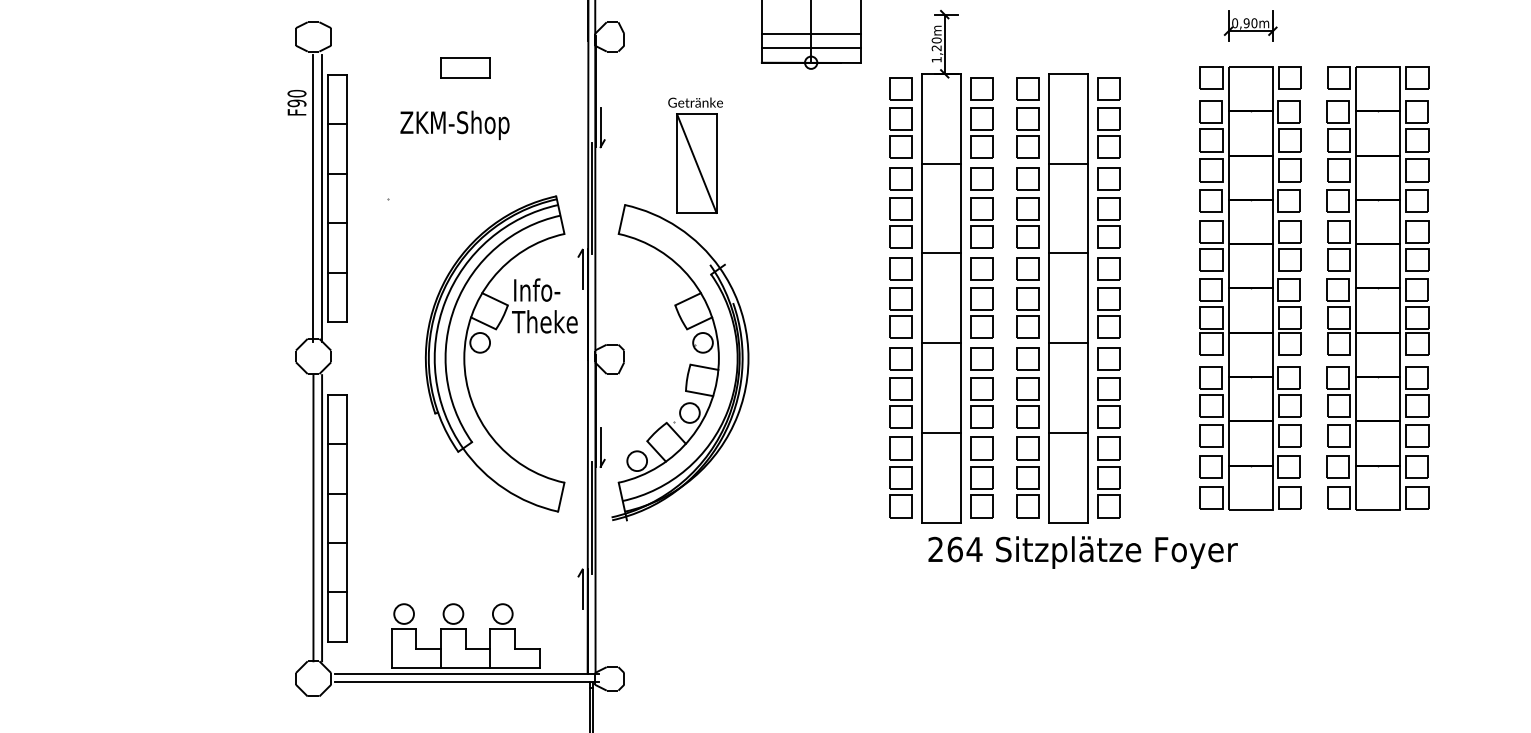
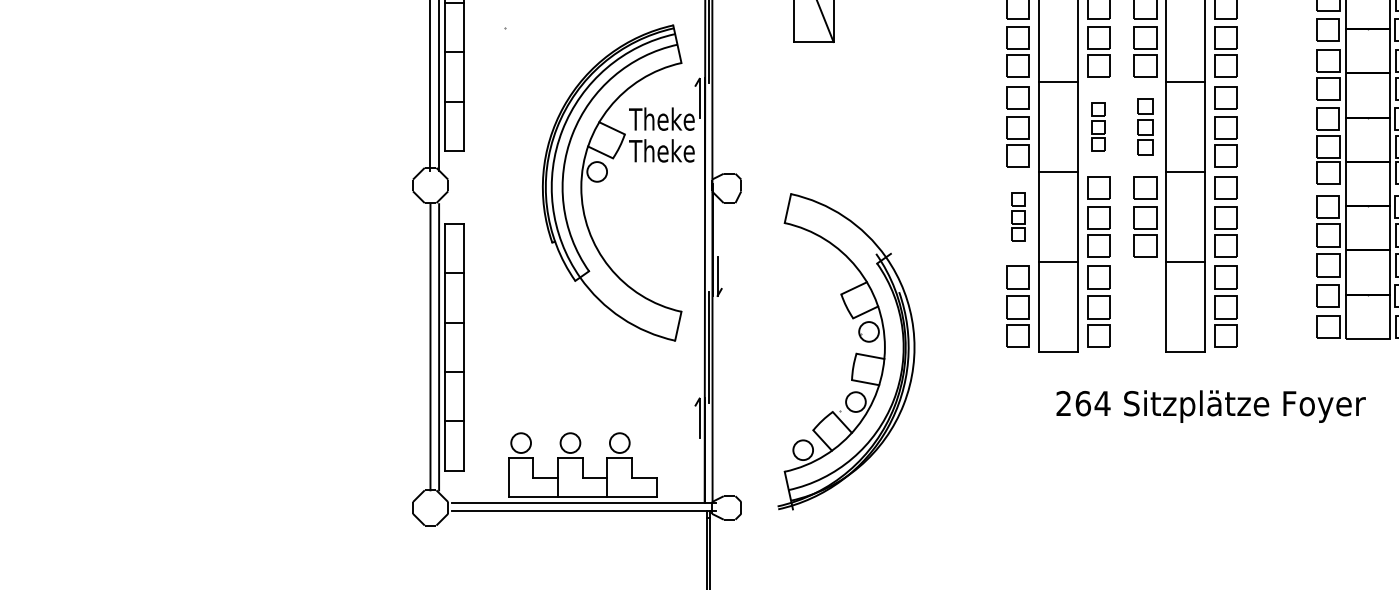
text: (544, 289) -> (661, 118), Info- -> Theke
part: (981, 297) -> (1098, 126), size x0.6
part: (1027, 297) -> (1144, 126), size x0.7
part: (689, 364) -> (855, 353), moved
part: (900, 387) -> (1017, 216), size x0.6
part: (1027, 477) -> (1144, 306), removed
text: (1082, 552) -> (1210, 406), moved

